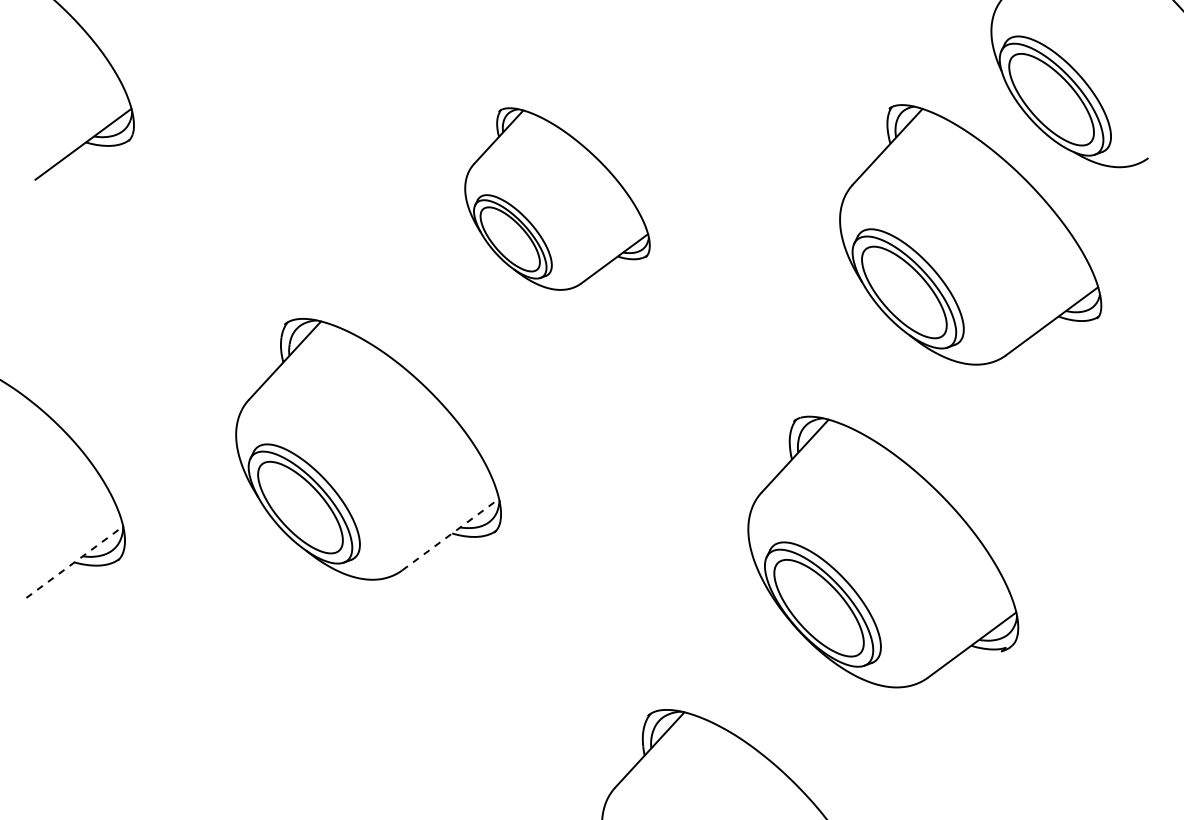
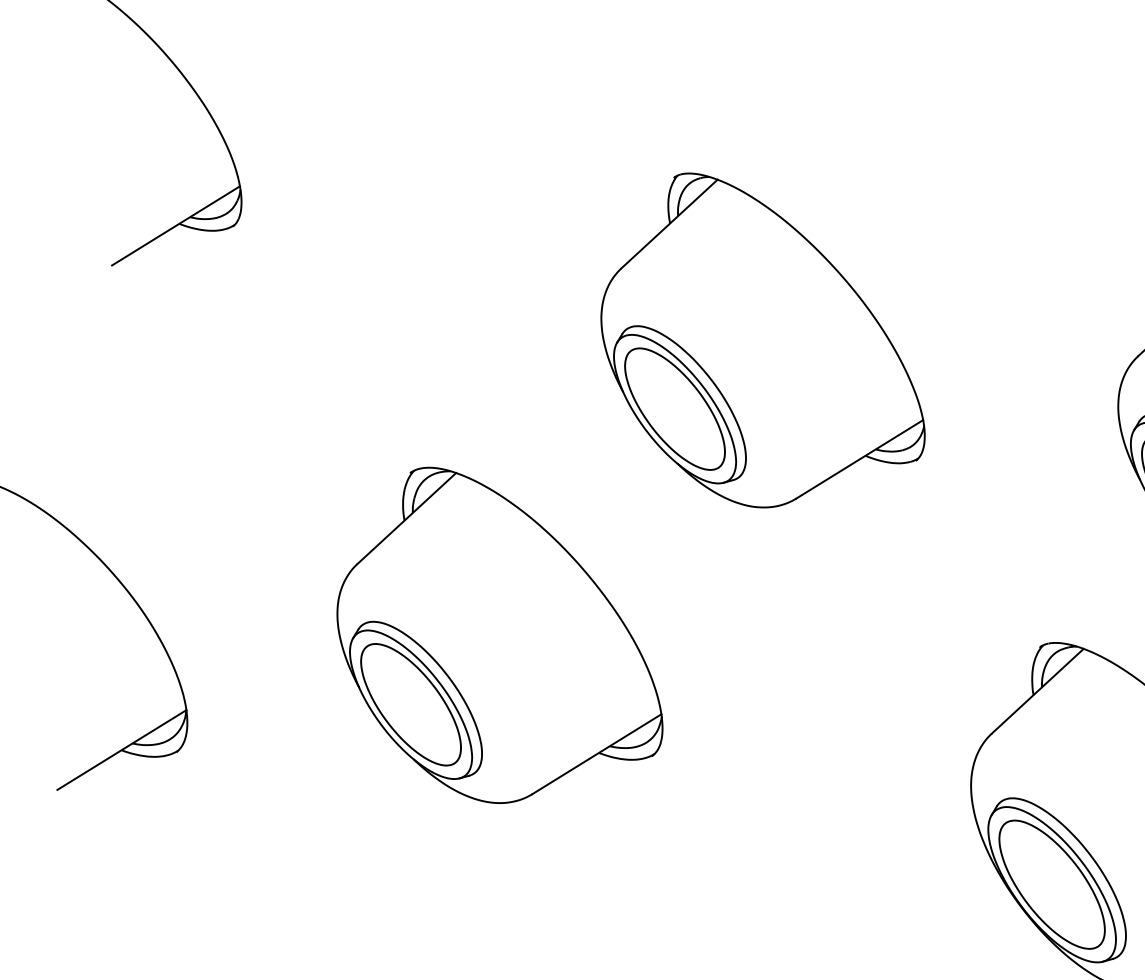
part: (557, 198) -> (765, 342), size x1.43
line: (451, 534) -> (597, 754), dashed -> solid
line: (75, 561) -> (122, 749), dashed -> solid

